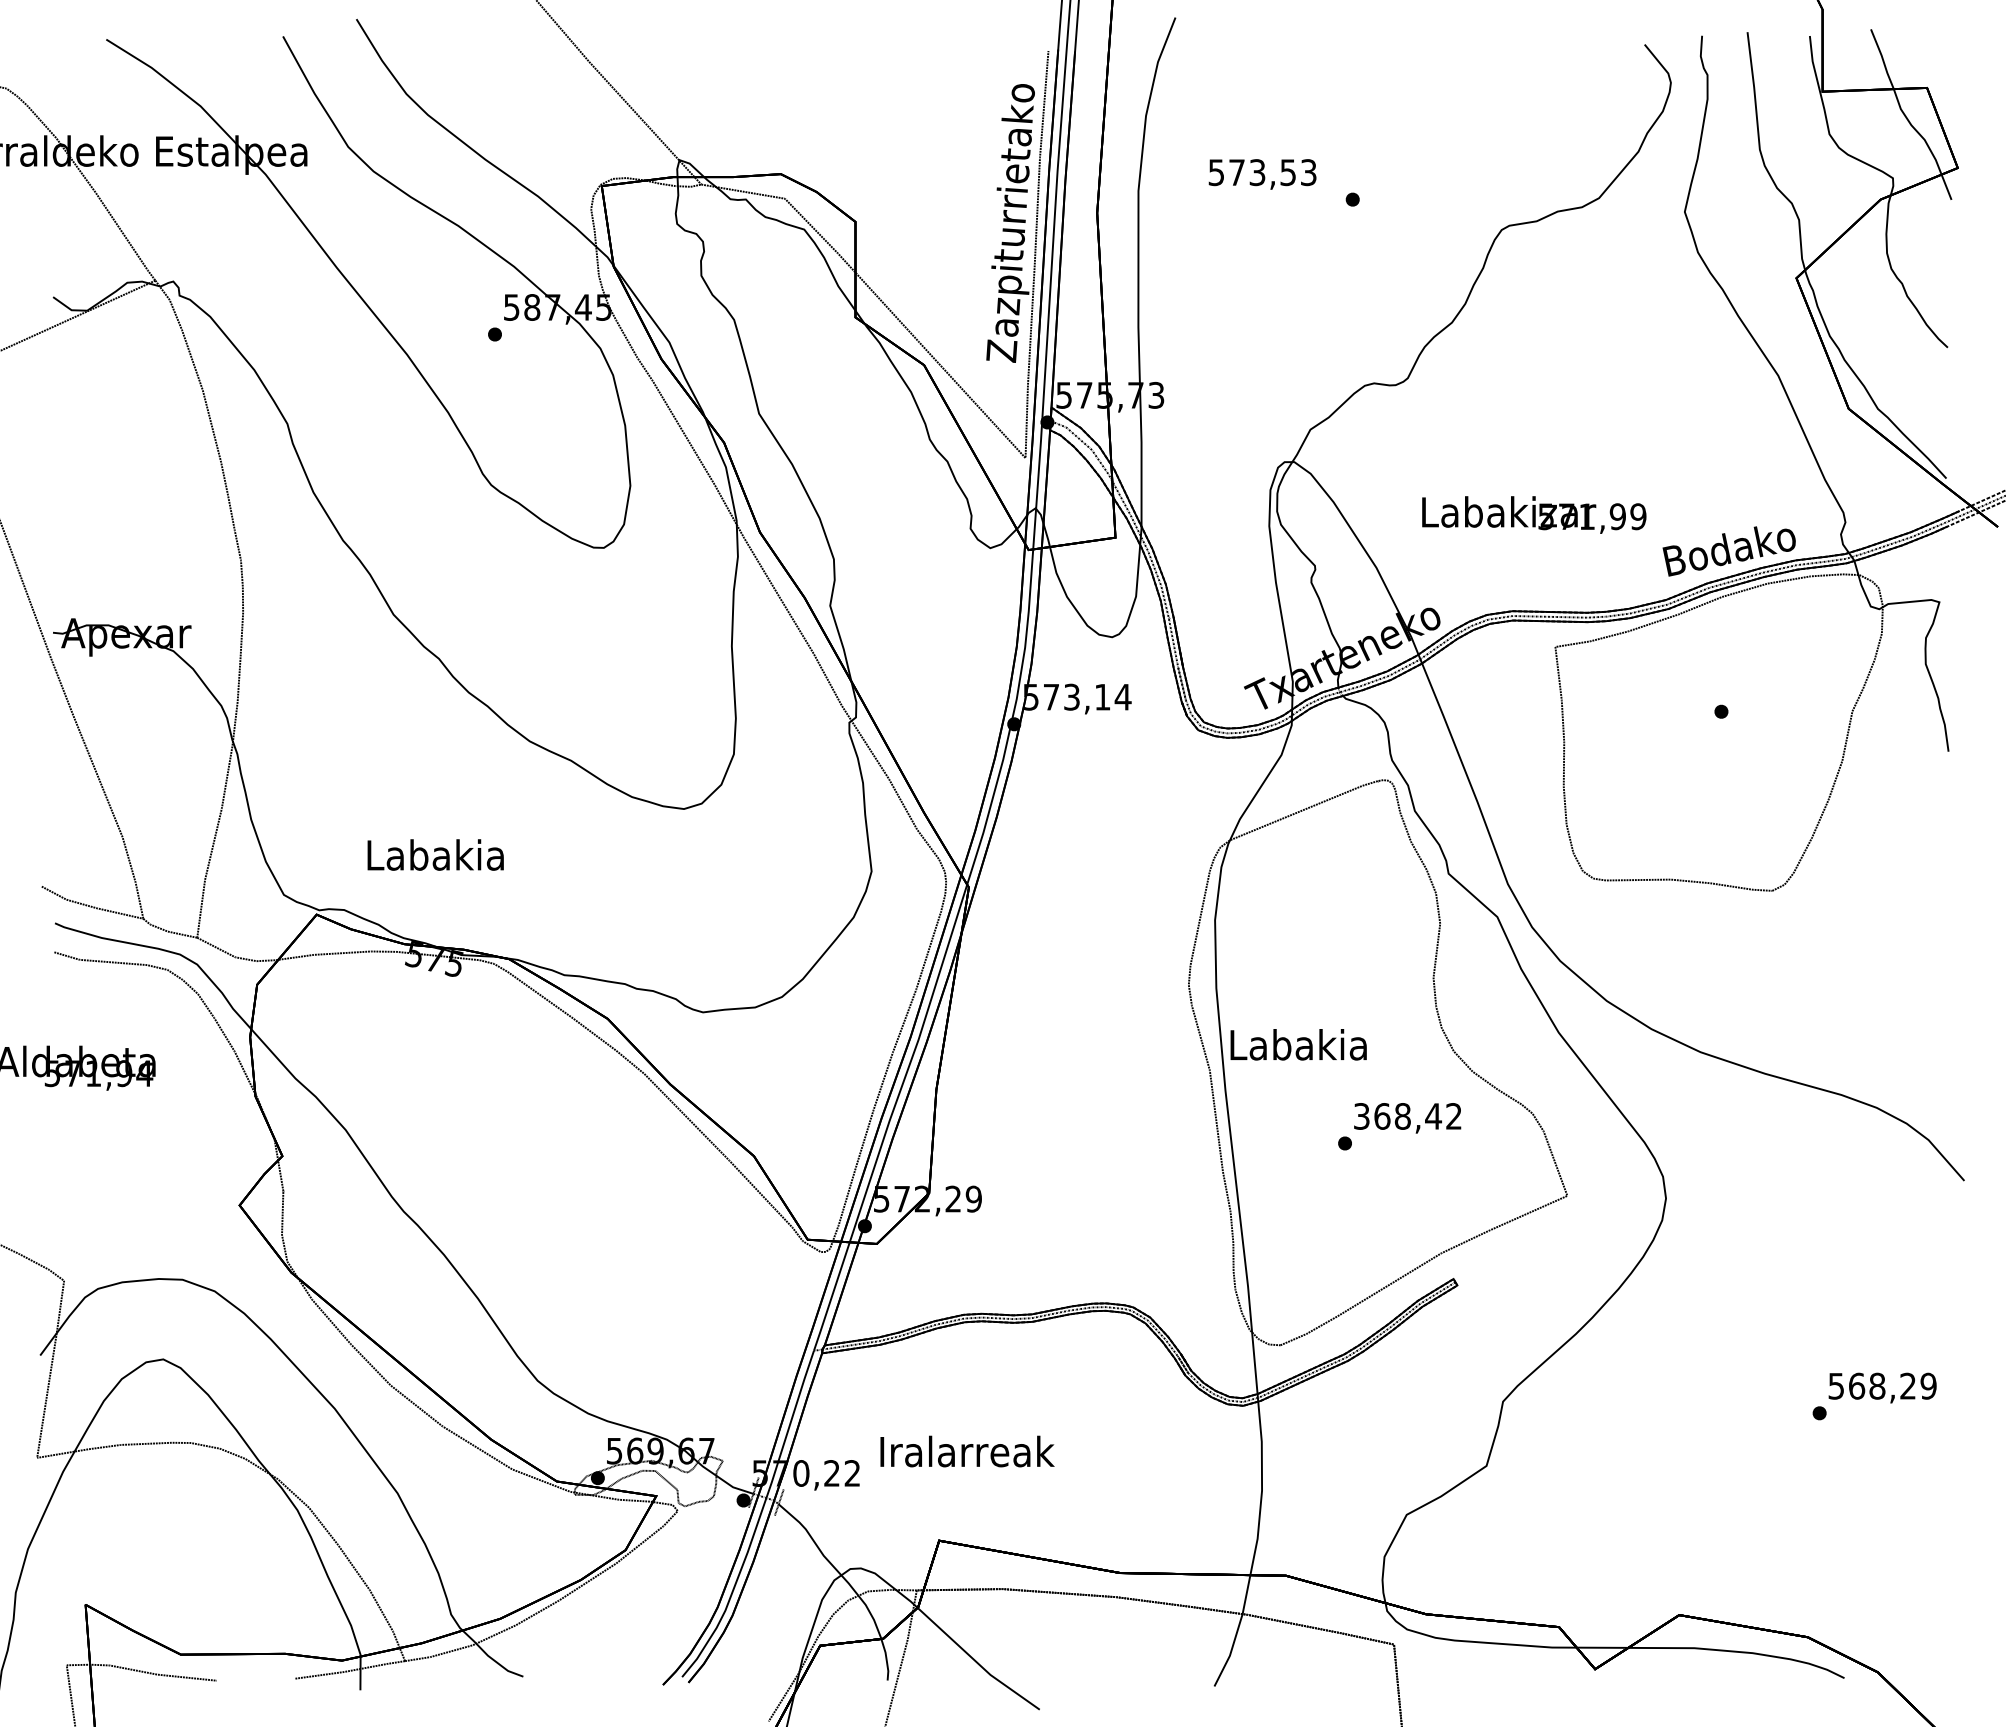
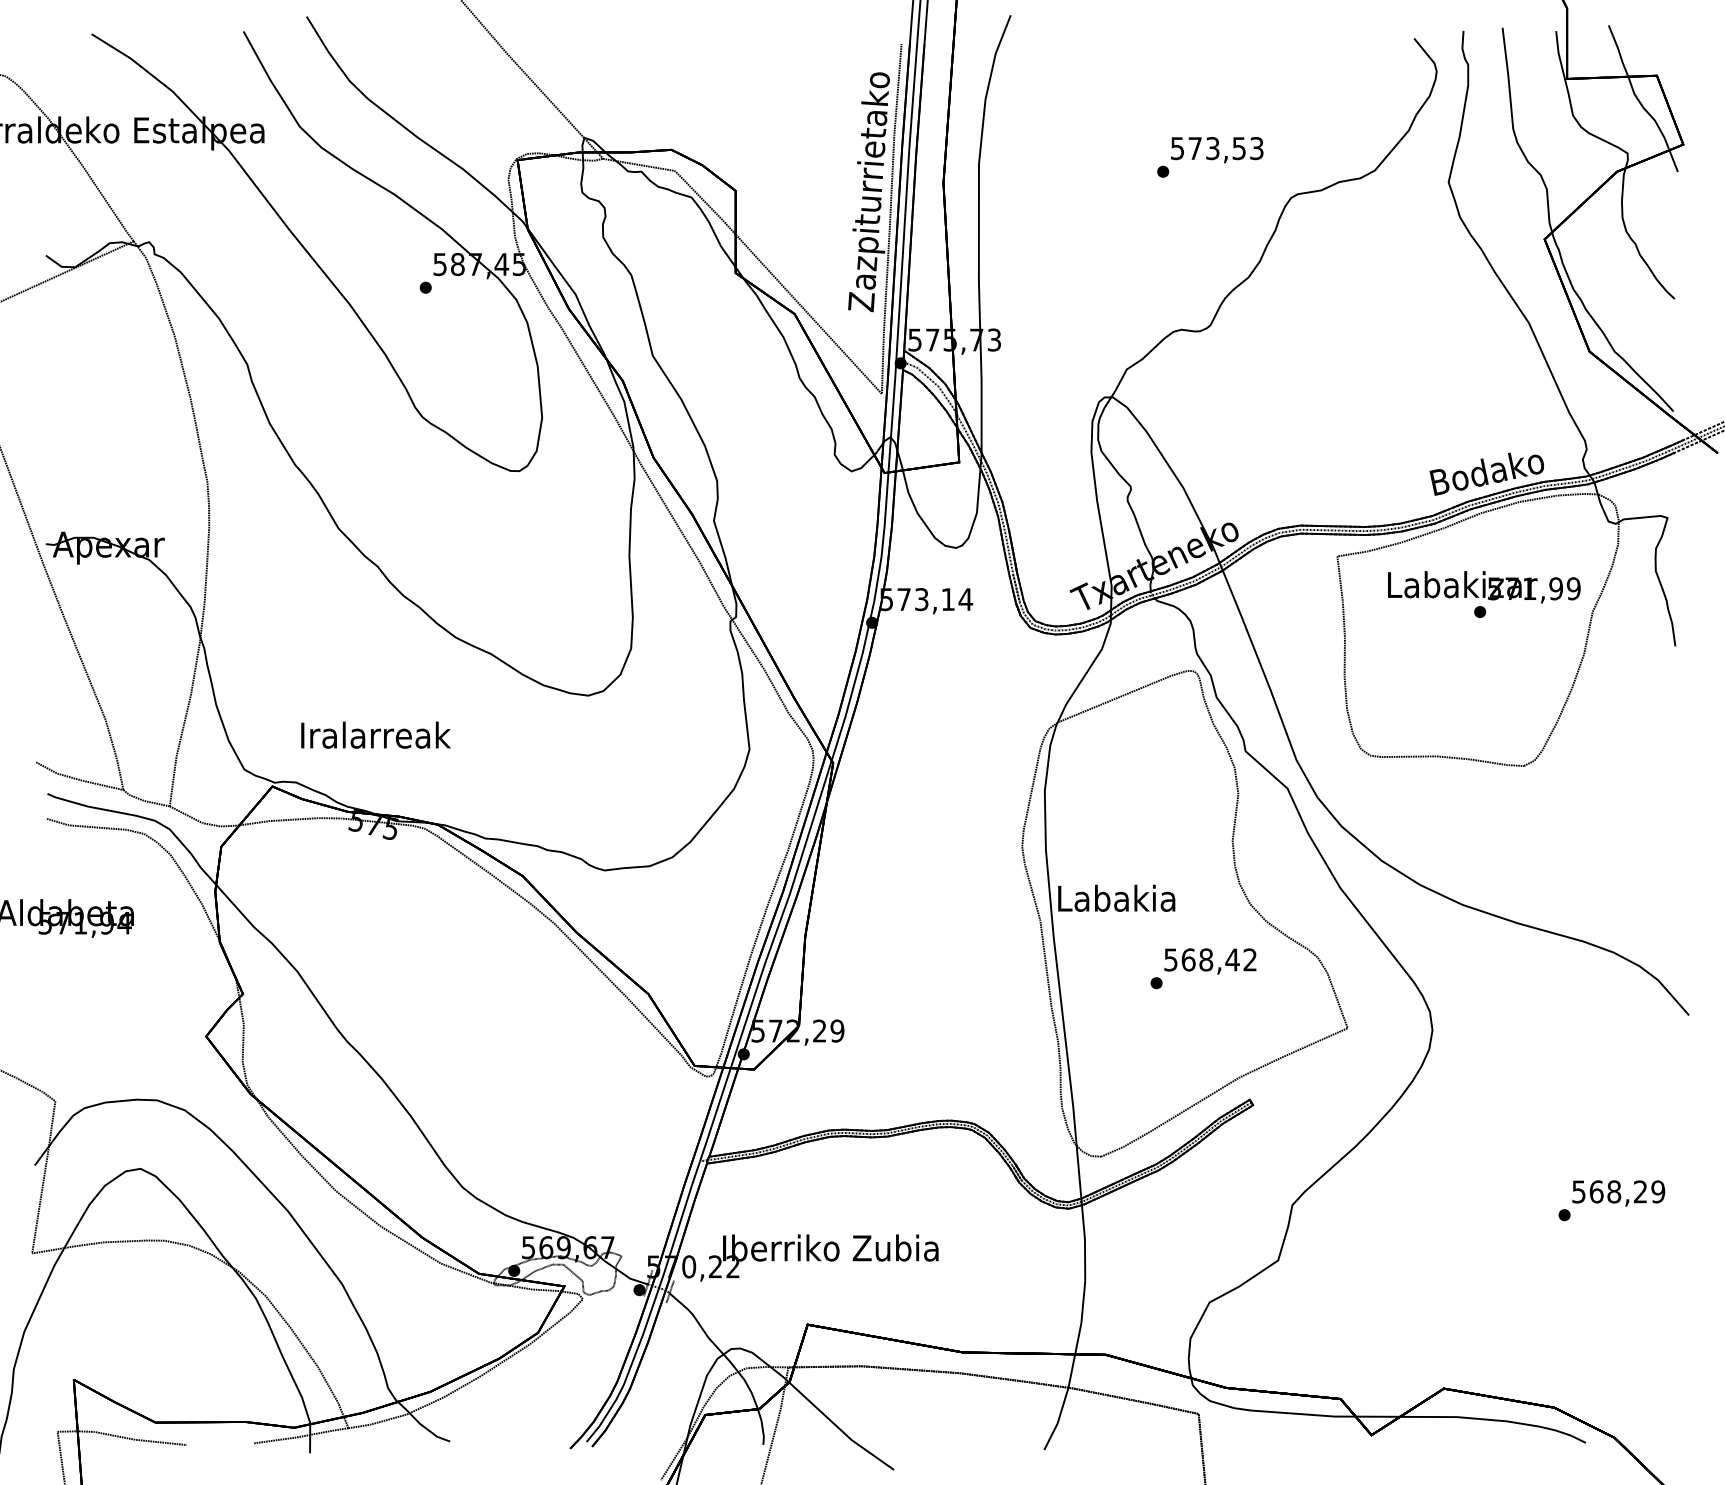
text: (1262, 174) -> (1217, 150), moved
text: (1534, 514) -> (1484, 586), moved
text: (437, 854) -> (376, 734), Labakia -> Iralarreak
text: (1361, 1116) -> (1170, 960), 368,42 -> 568,42
text: (965, 1451) -> (830, 1248), Iralarreak -> Iberriko Zubia

